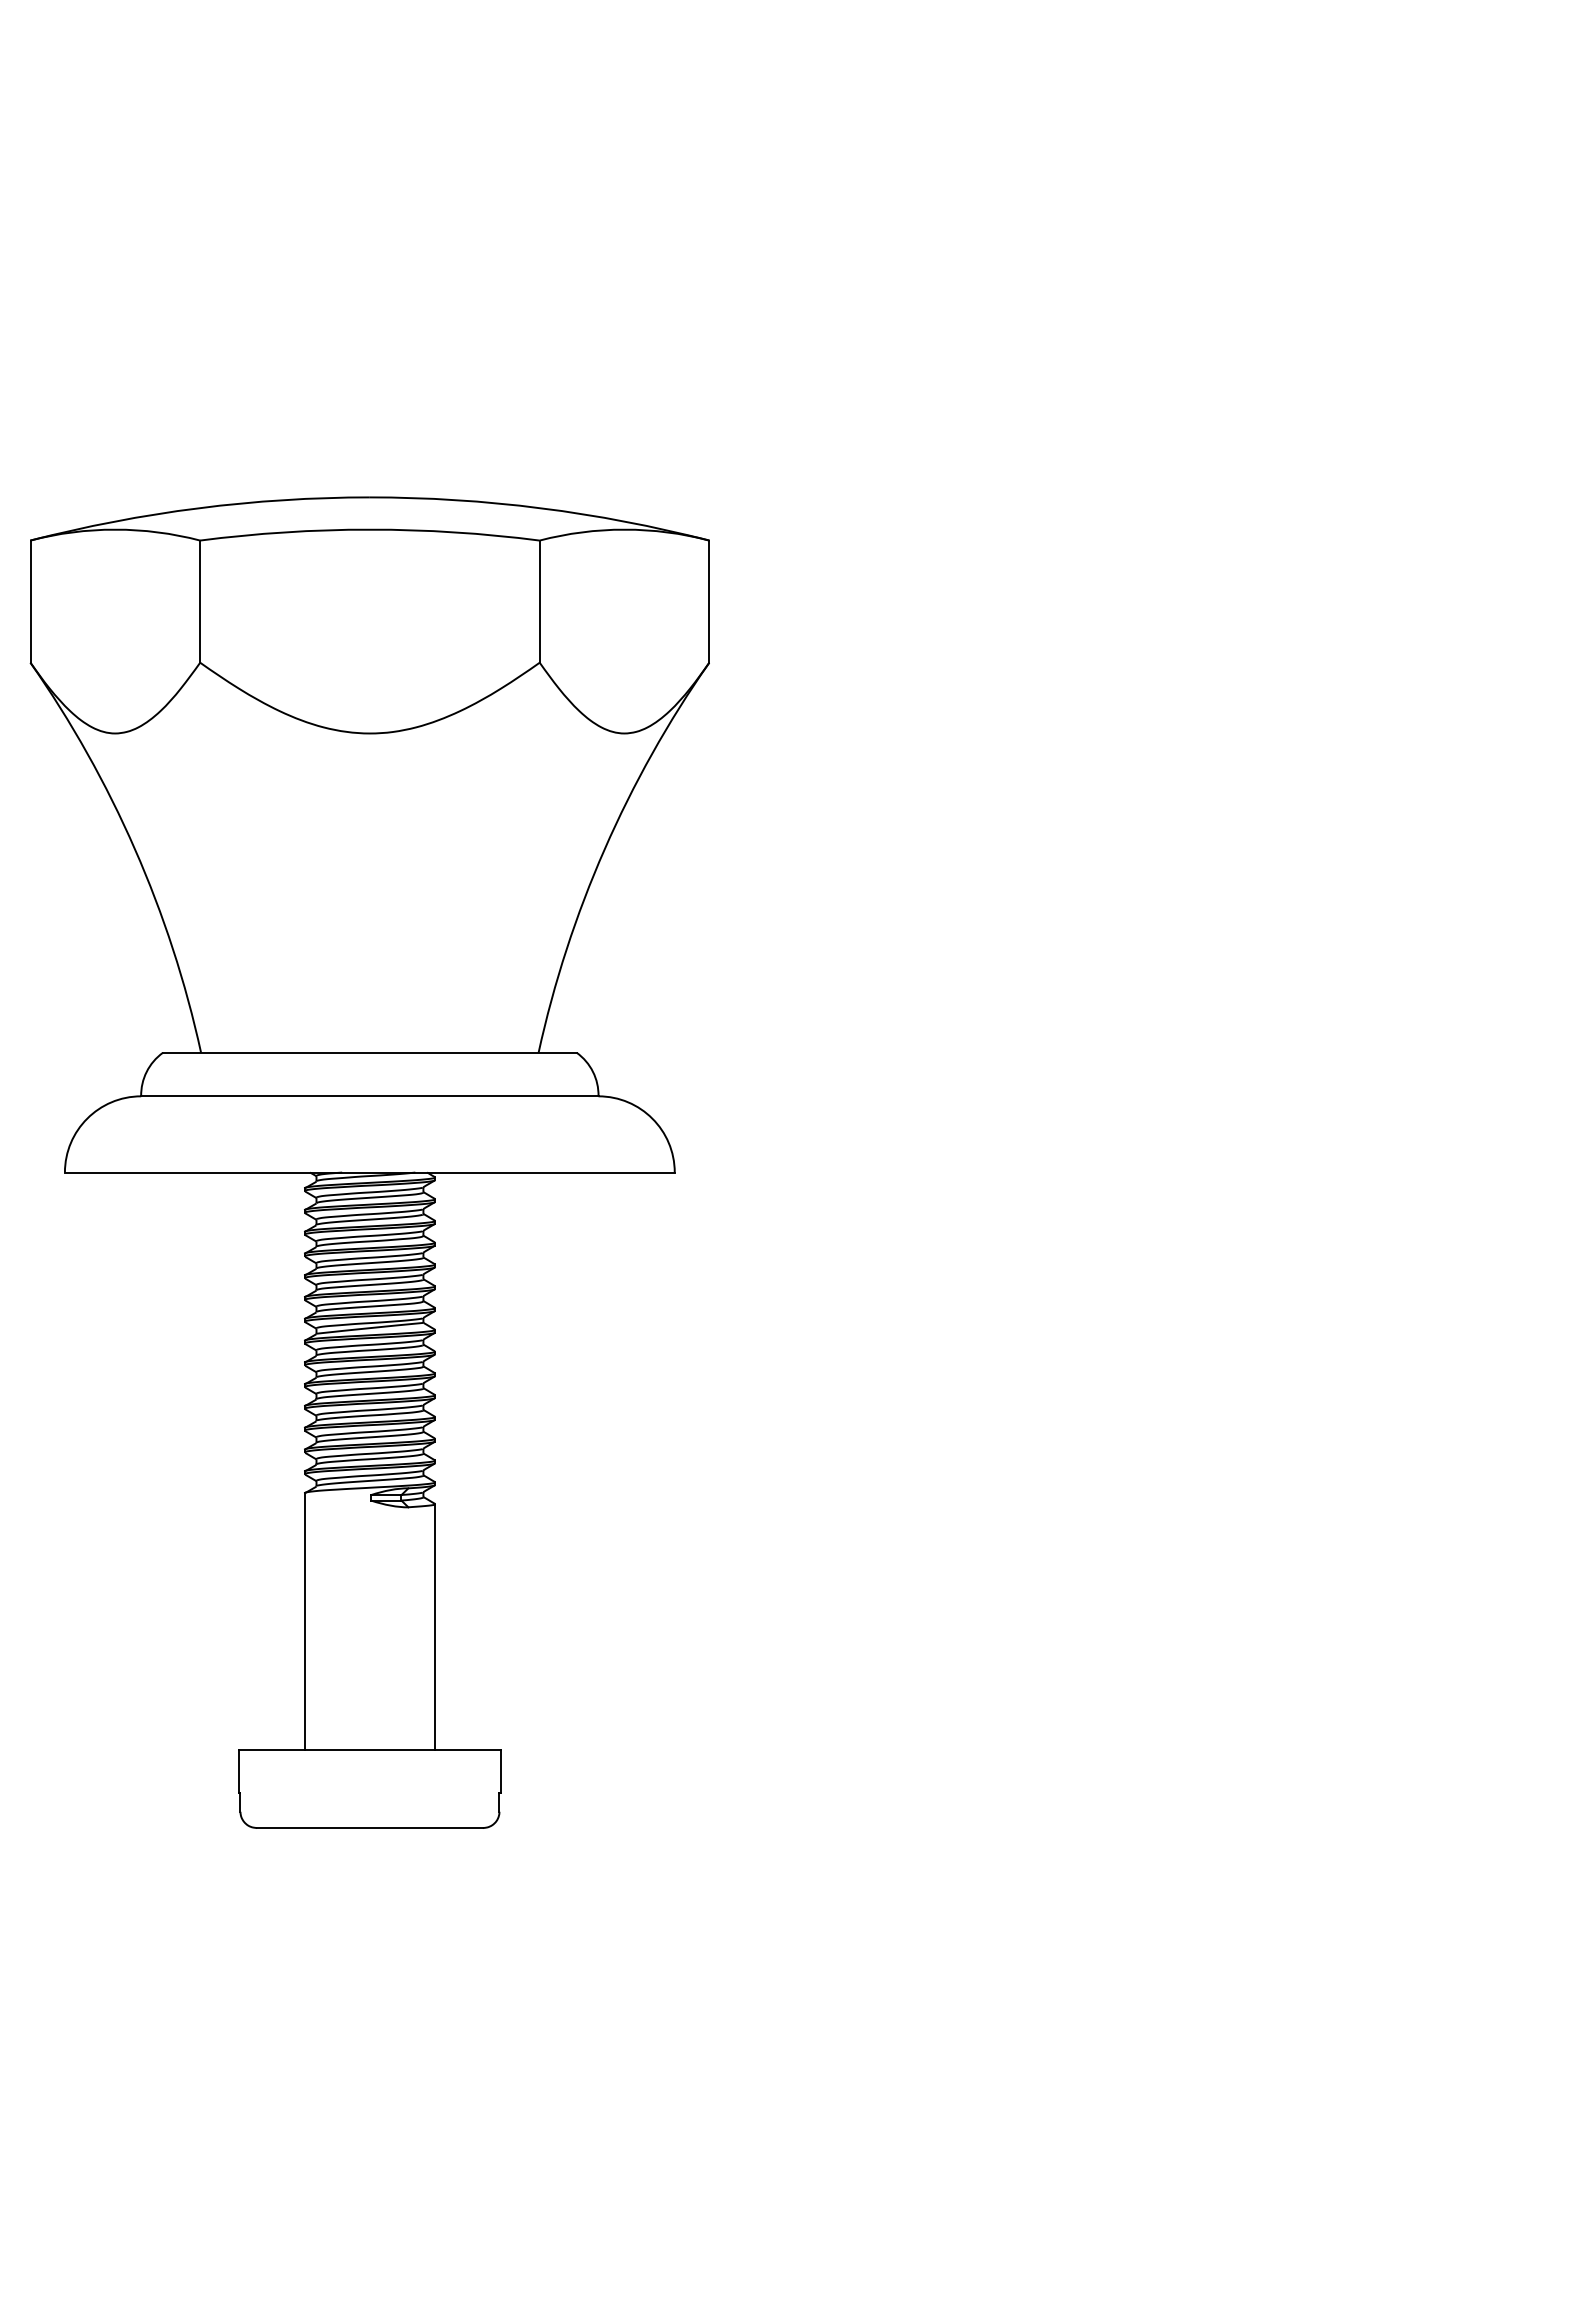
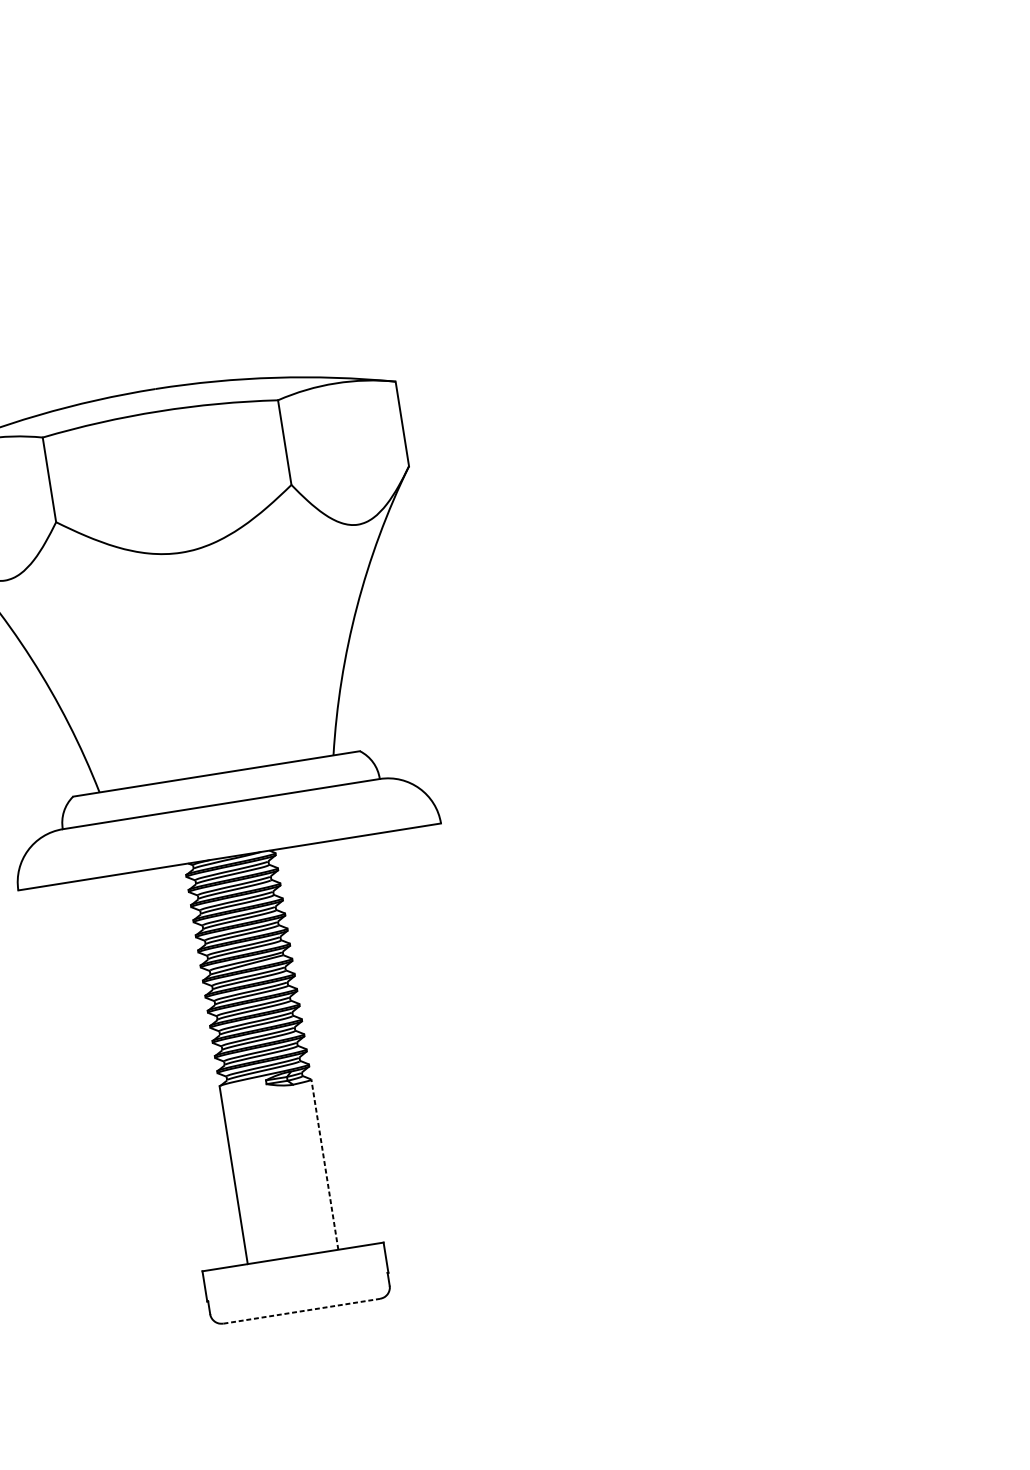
line: (435, 1626) -> (325, 1164), solid -> dashed
line: (369, 1828) -> (301, 1311), solid -> dashed

